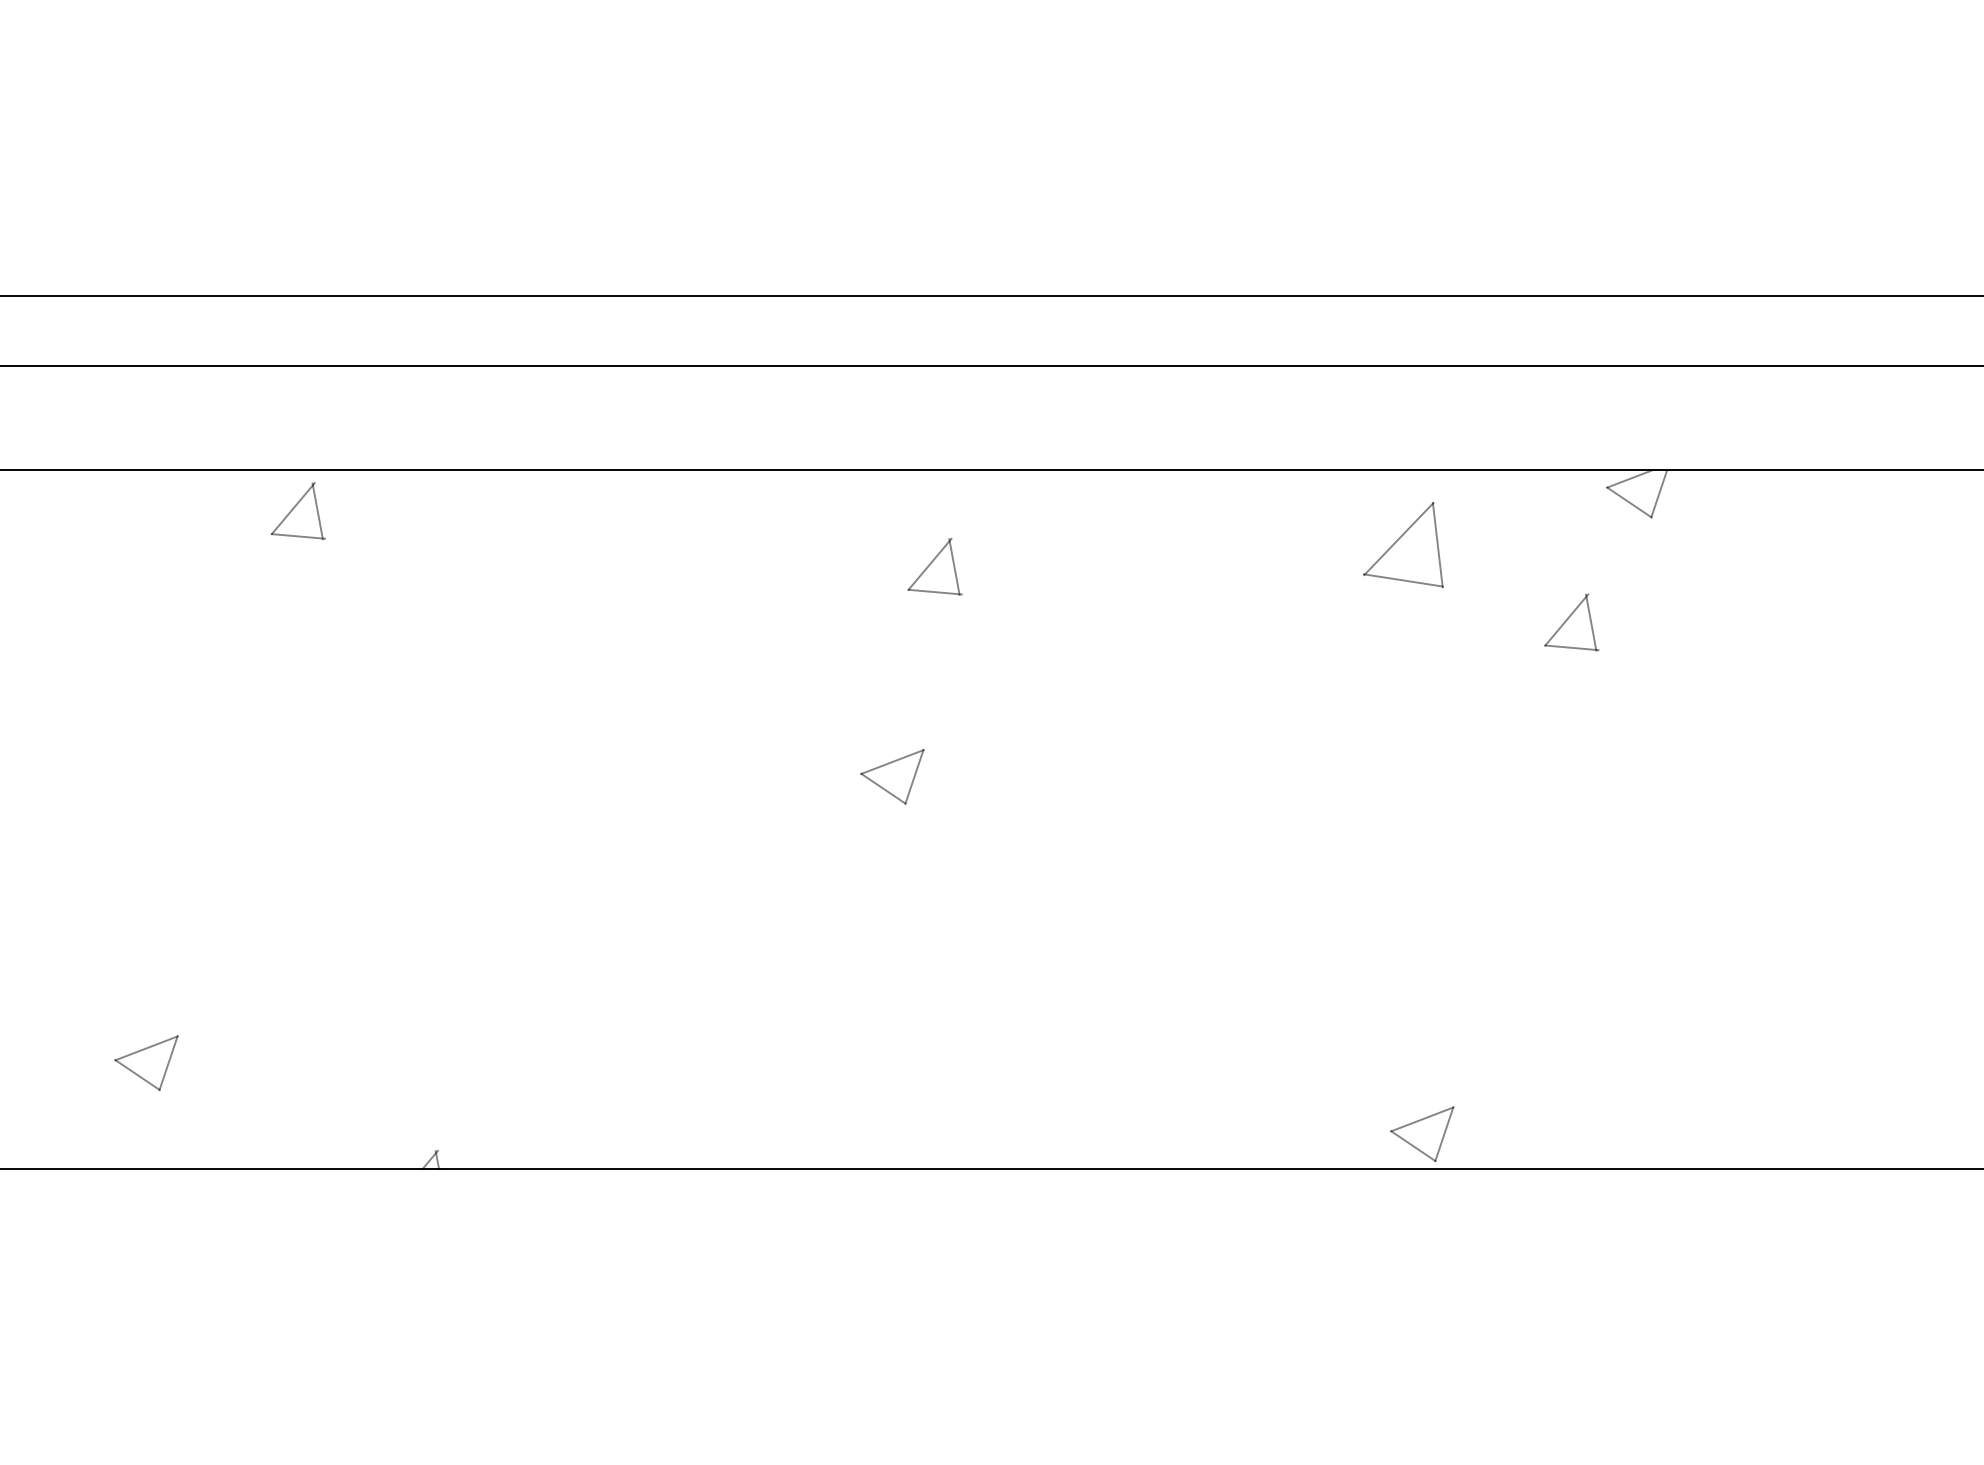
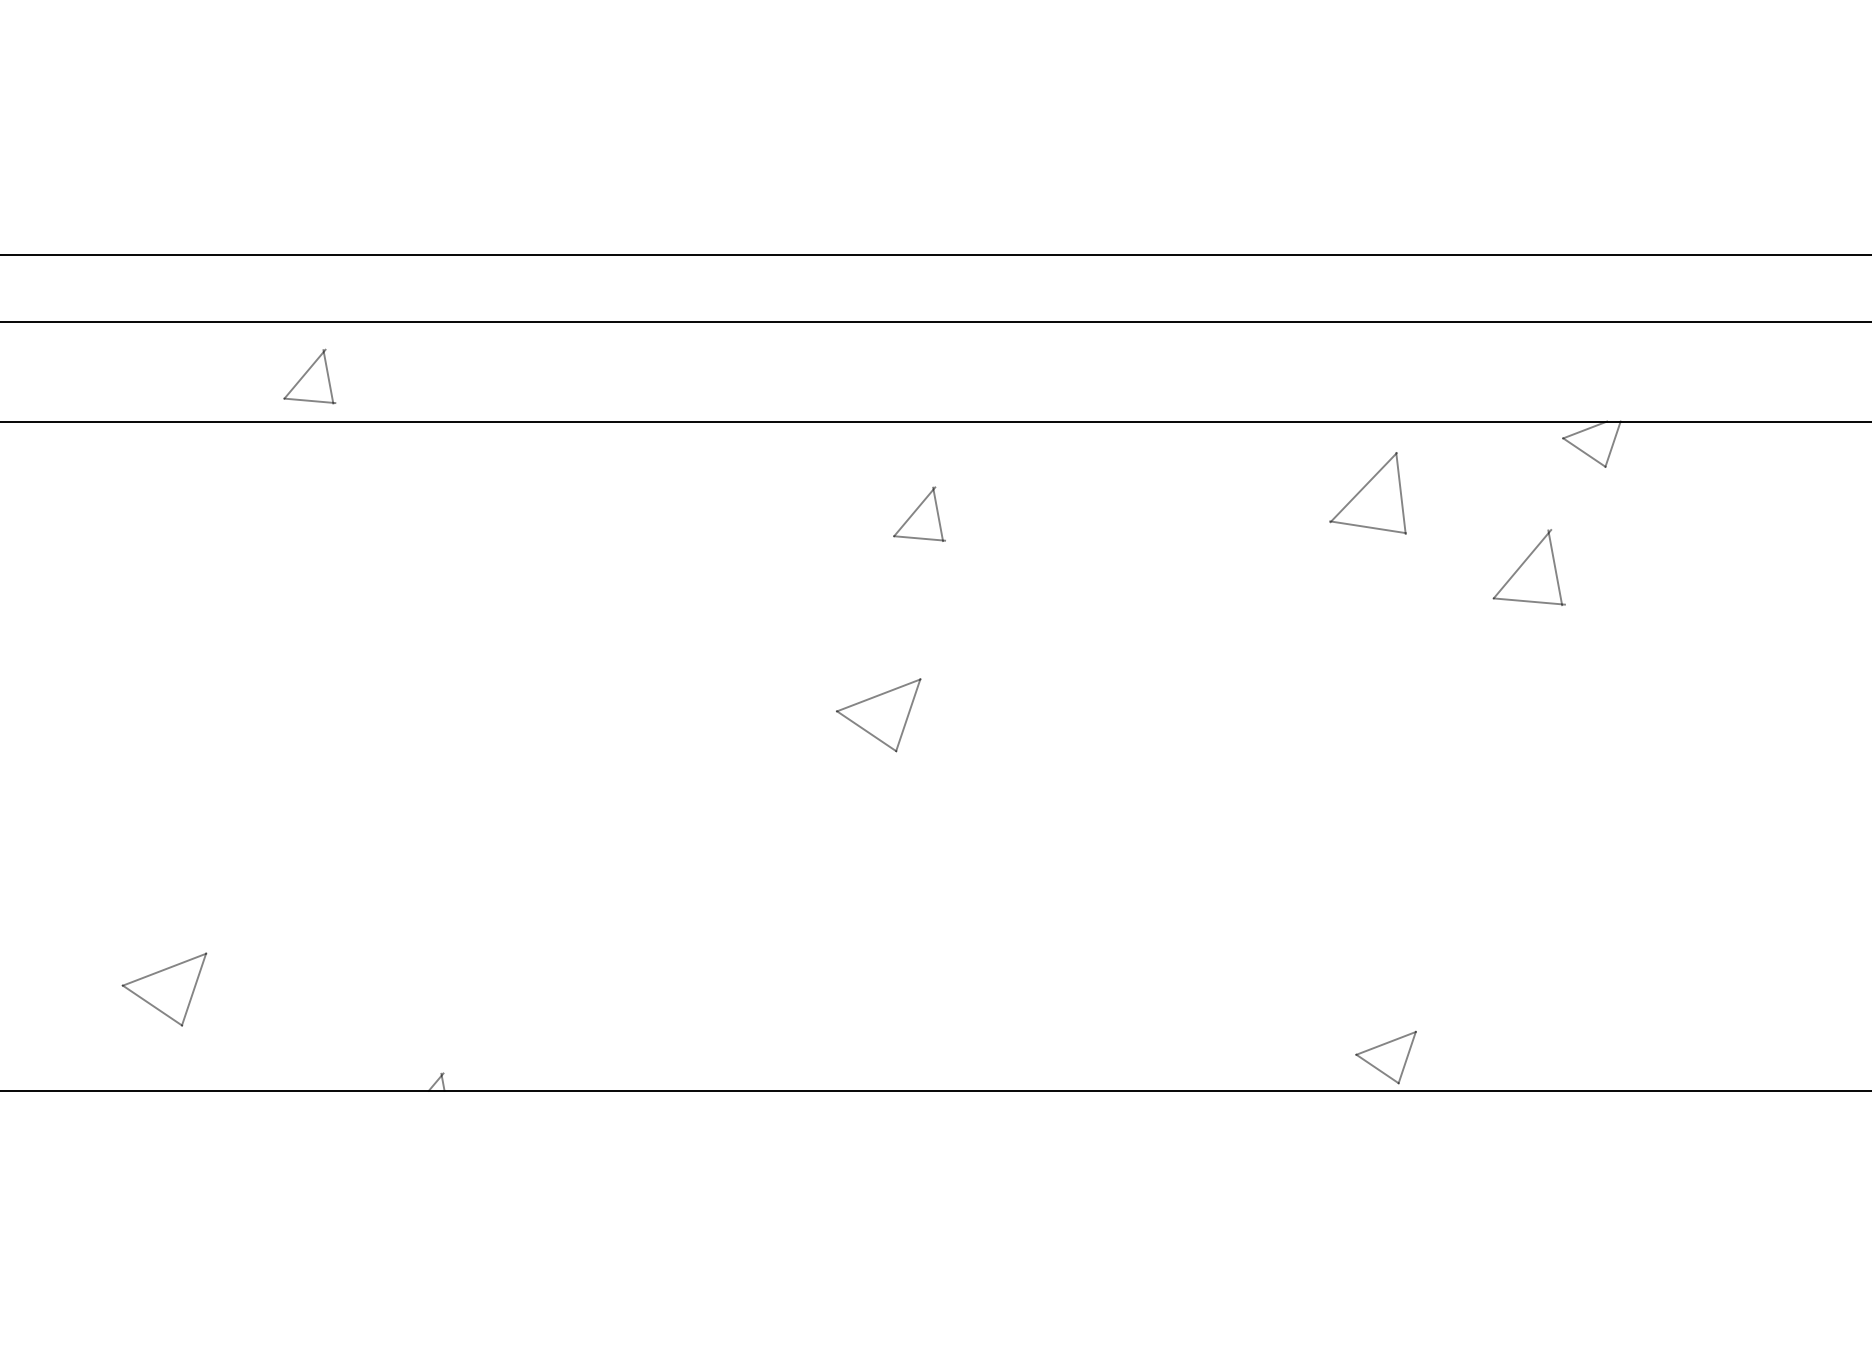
part: (298, 510) -> (309, 376), moved
part: (1571, 622) -> (1528, 567), size x1.4
part: (892, 776) -> (878, 715), size x1.4
part: (146, 1062) -> (164, 988), size x1.4

